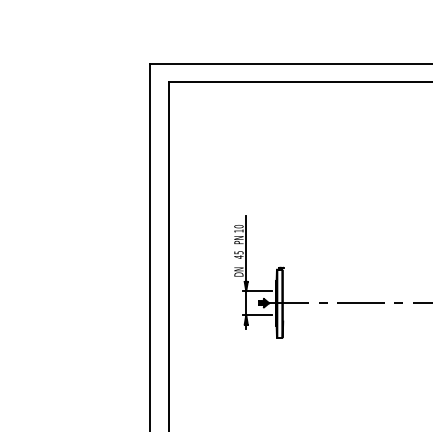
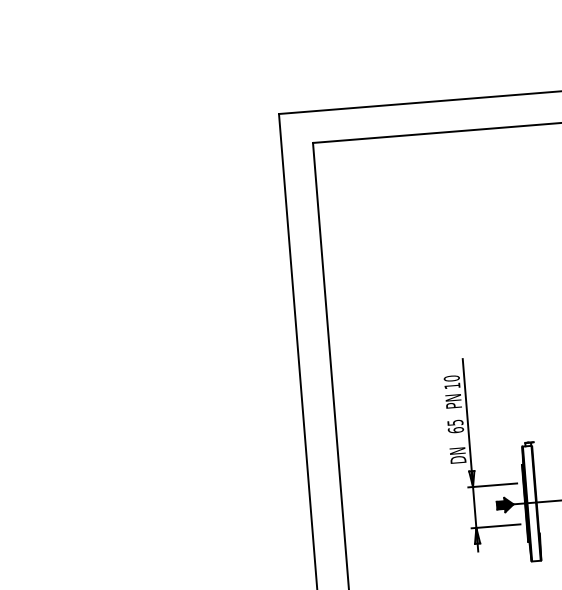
text: (238, 256) -> (455, 429), 45 -> 65

